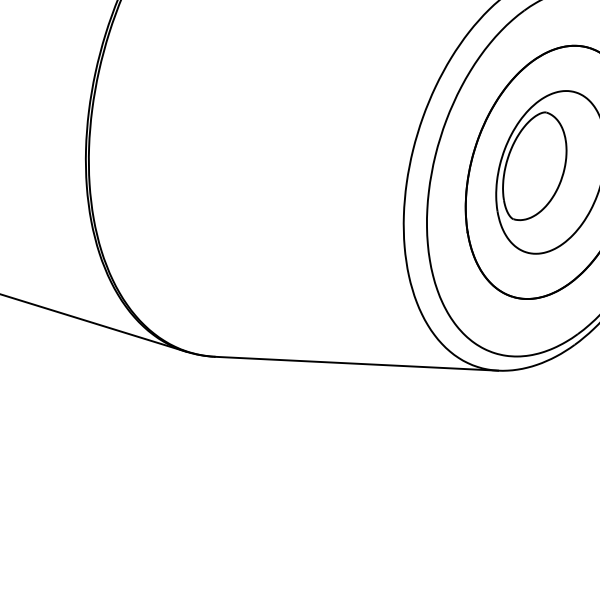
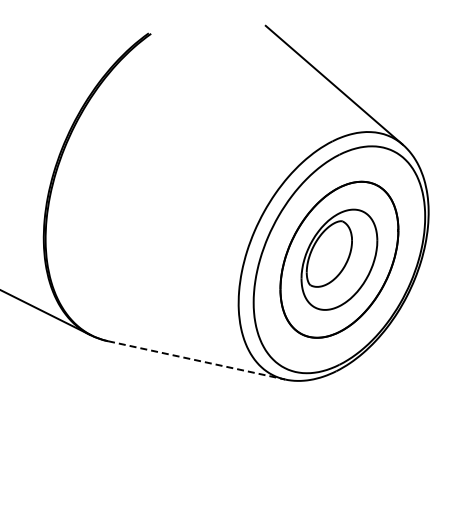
line: (356, 363) -> (196, 360), solid -> dashed

